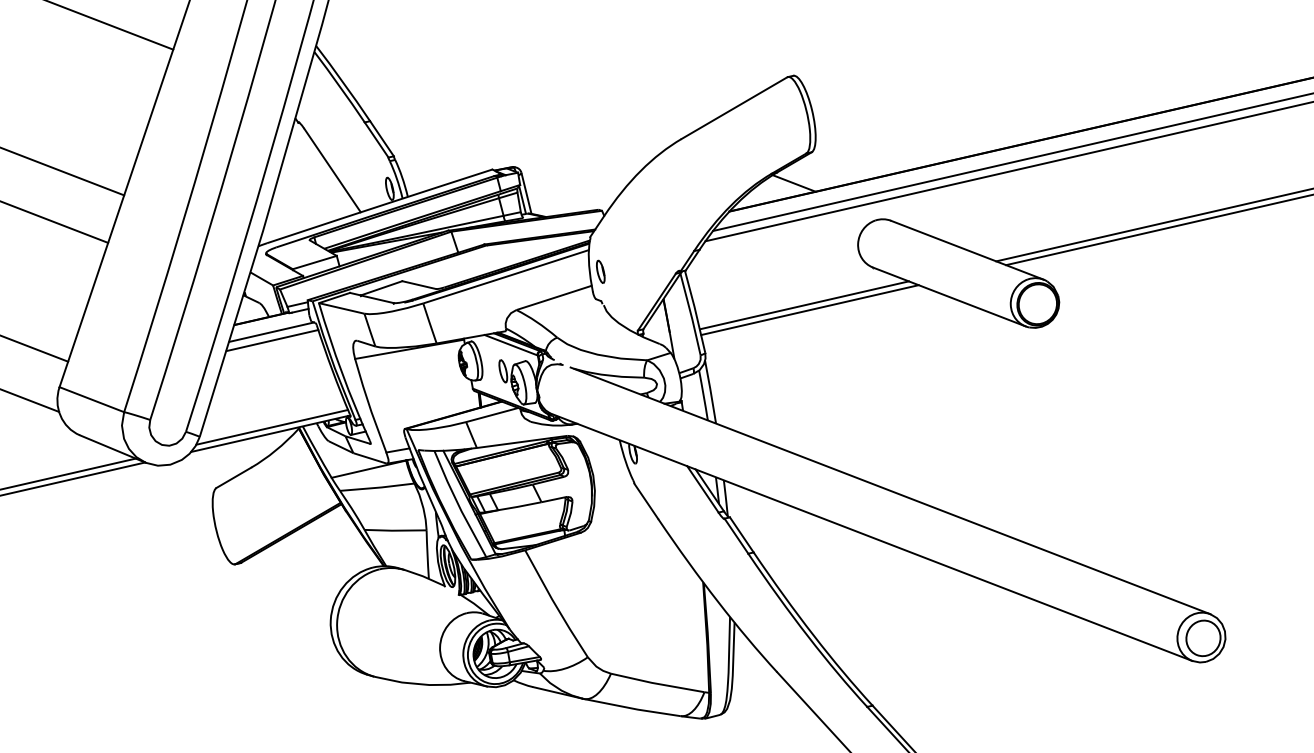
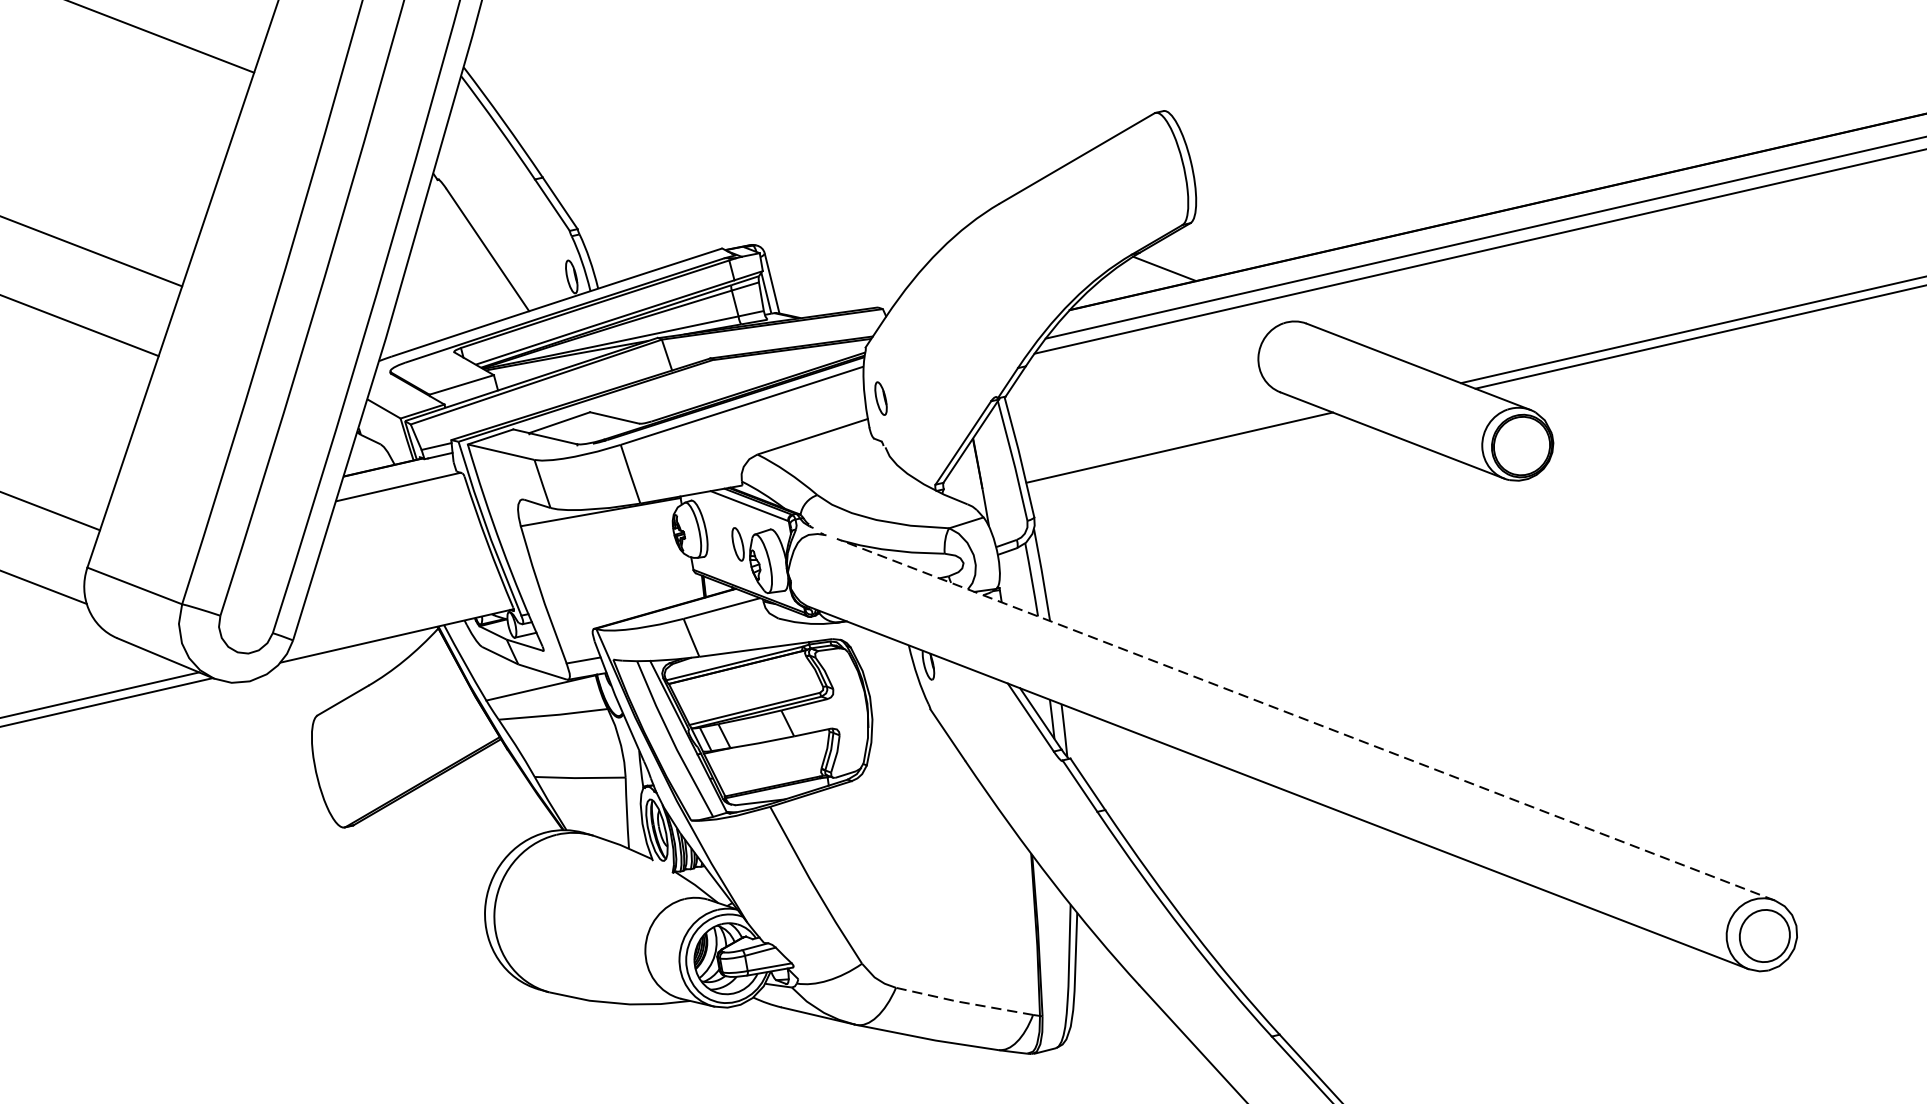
line: (809, 310) -> (1187, 455), removed
line: (272, 340) -> (399, 499), removed
line: (272, 426) -> (399, 625), removed
line: (890, 490) -> (1305, 719), solid -> dashed
line: (656, 683) -> (962, 1002), solid -> dashed

